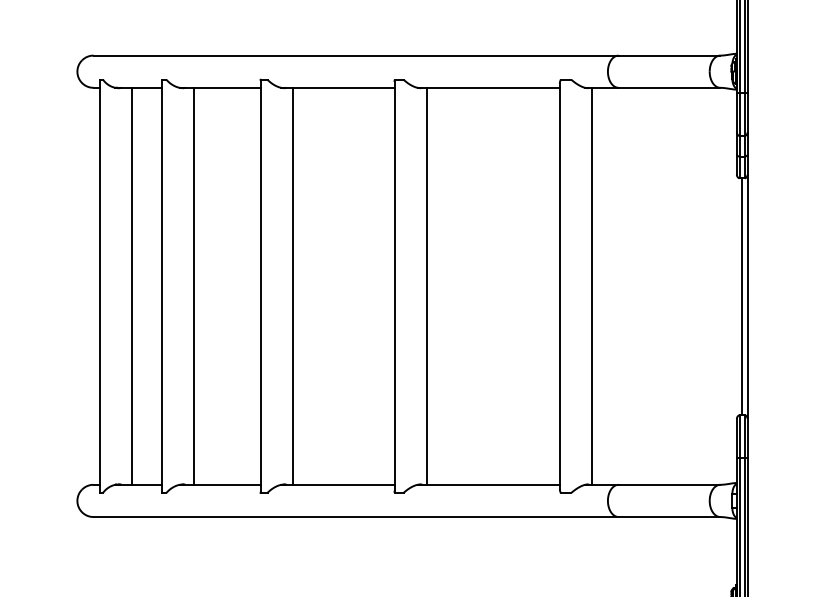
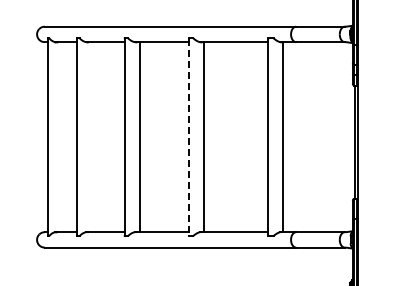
line: (132, 287) -> (63, 137), removed
line: (193, 287) -> (92, 137), removed
line: (393, 287) -> (188, 137), solid -> dashed

